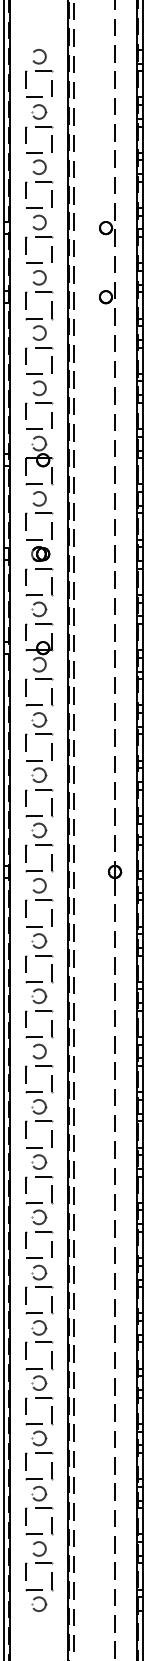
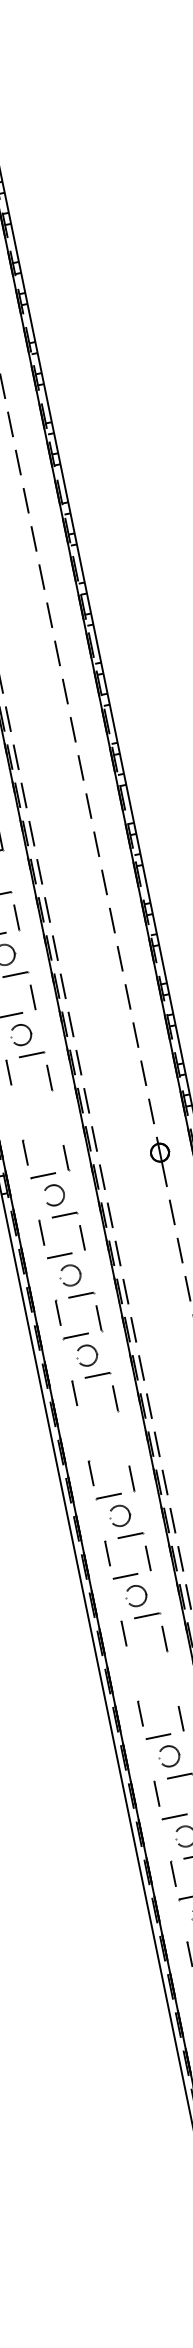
part: (39, 830) -> (38, 1115), removed
part: (39, 1051) -> (104, 1435), removed
part: (39, 1217) -> (153, 1676), removed

